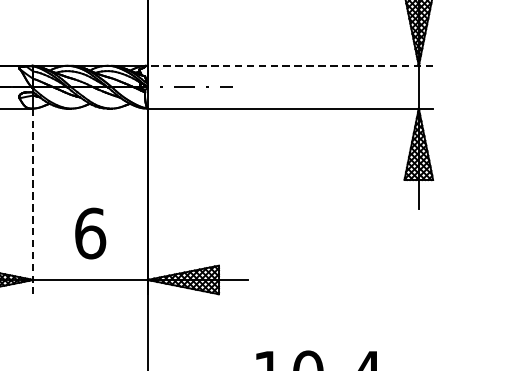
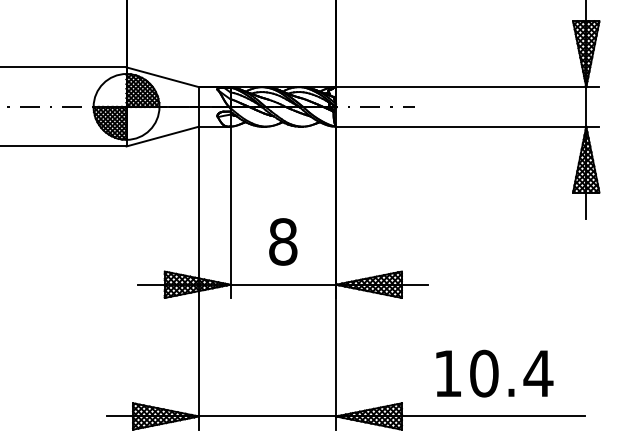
line: (290, 66) -> (467, 87), dashed -> solid
line: (33, 201) -> (230, 212), dashed -> solid
text: (90, 233) -> (283, 241), 6 -> 8

